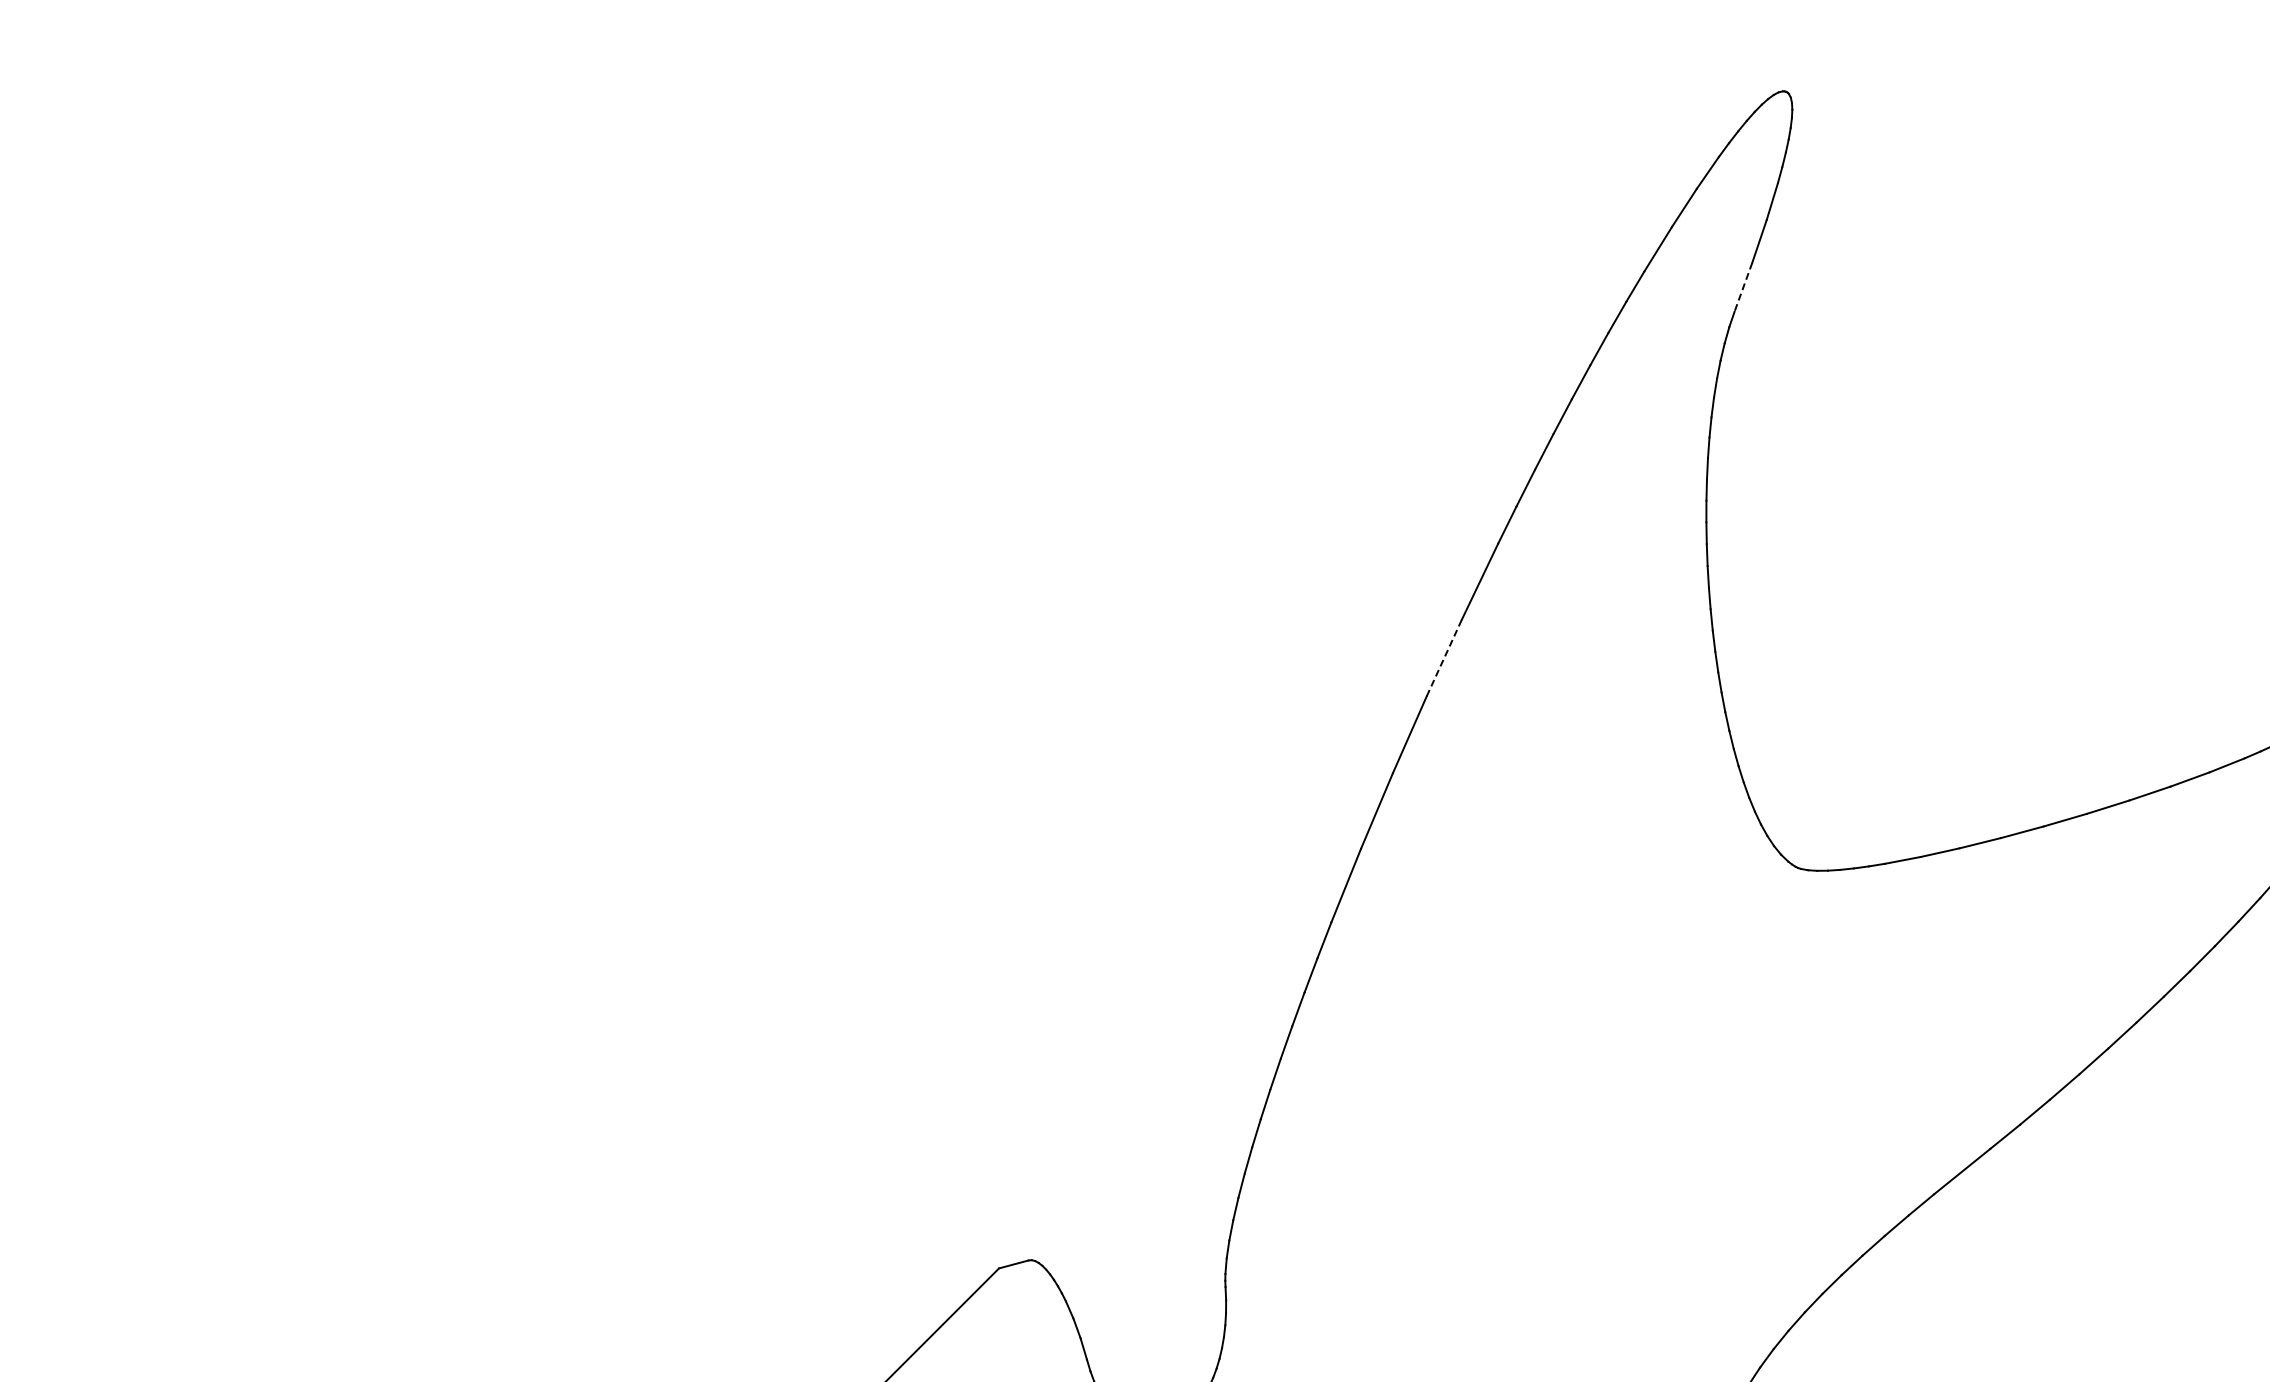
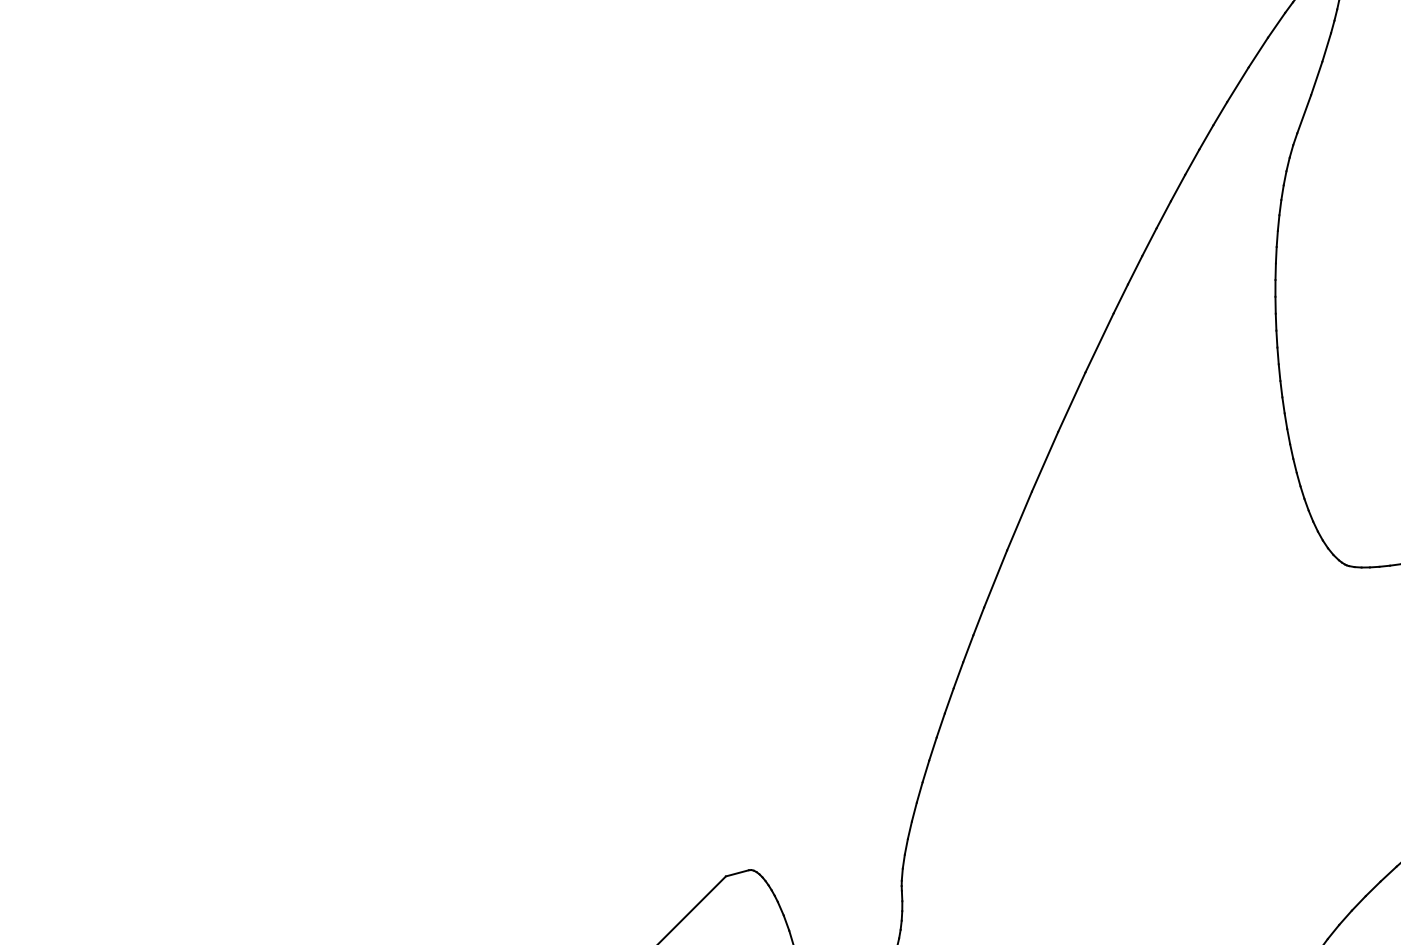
line: (1743, 287) -> (1304, 114), dashed -> solid
line: (1444, 657) -> (1071, 401), dashed -> solid

